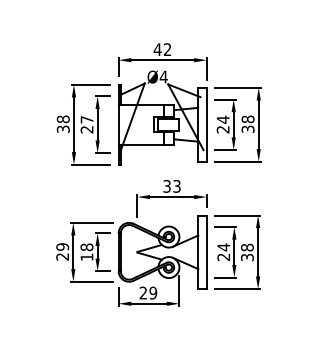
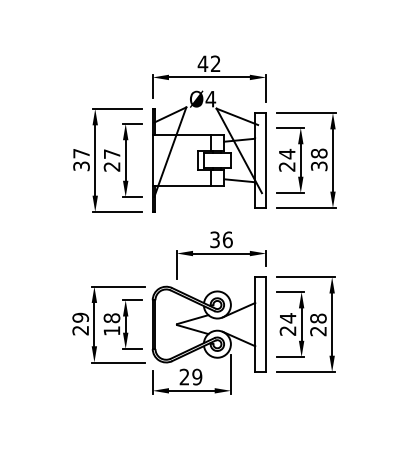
text: (62, 119) -> (80, 153), 38 -> 37
text: (176, 185) -> (227, 238), 33 -> 36
text: (247, 257) -> (318, 331), 38 -> 28

